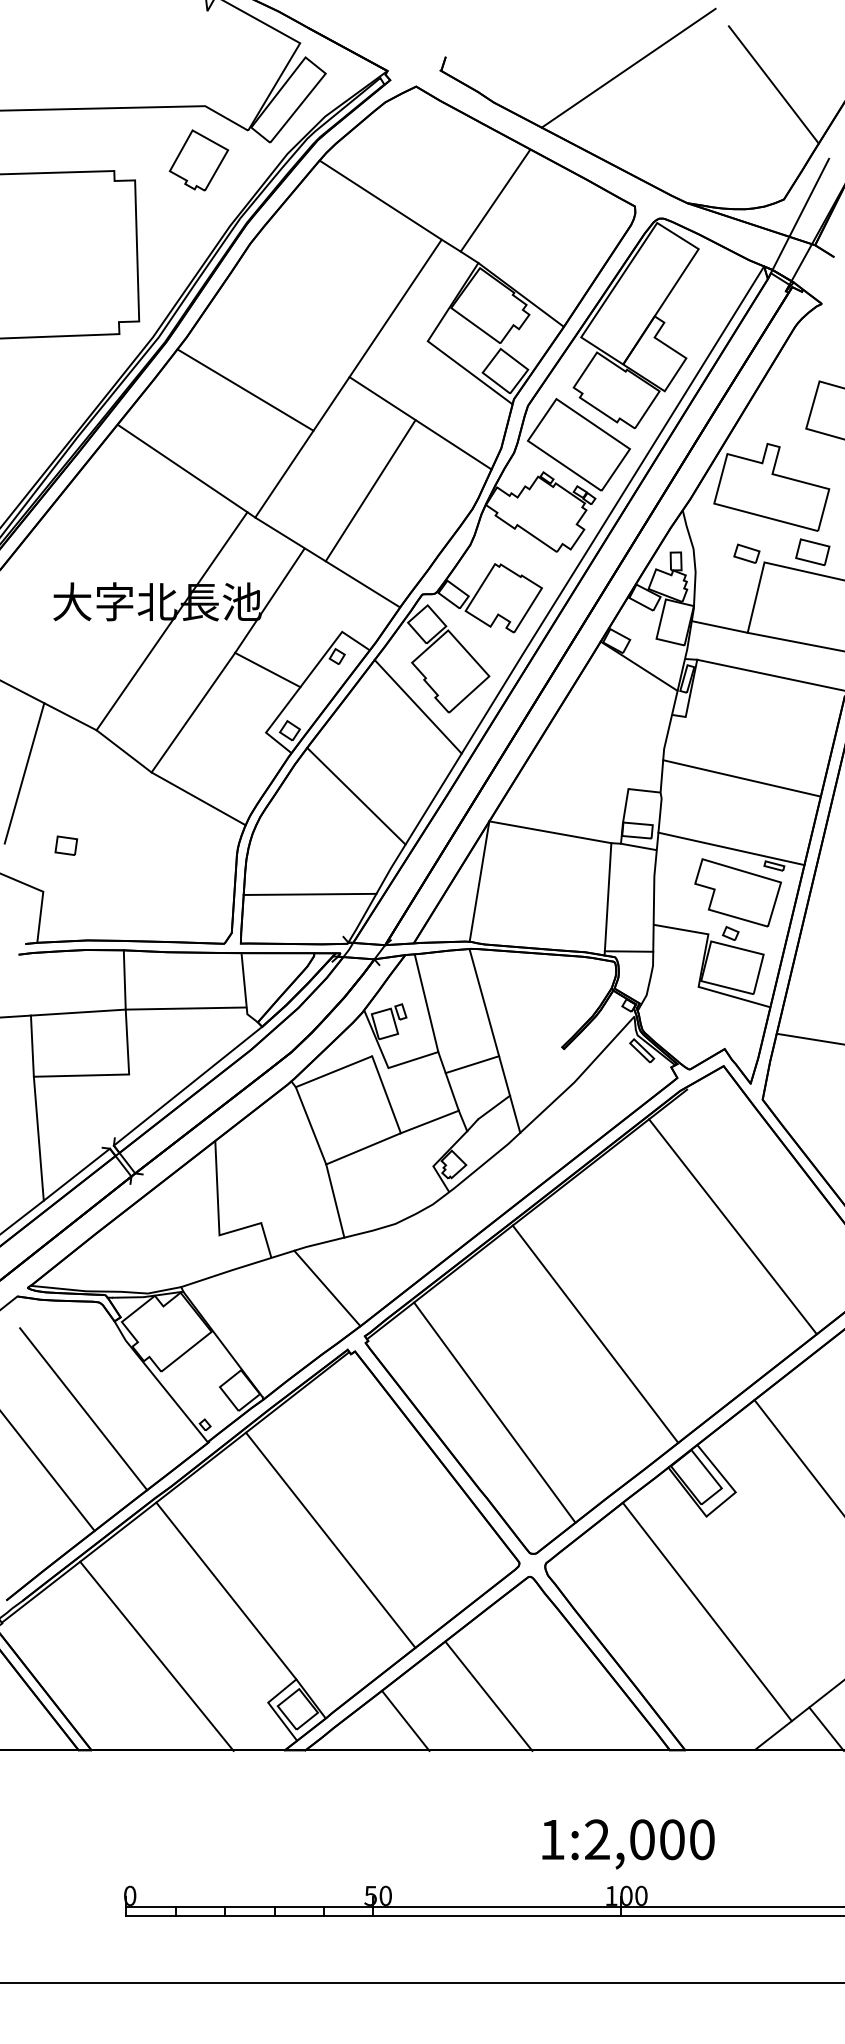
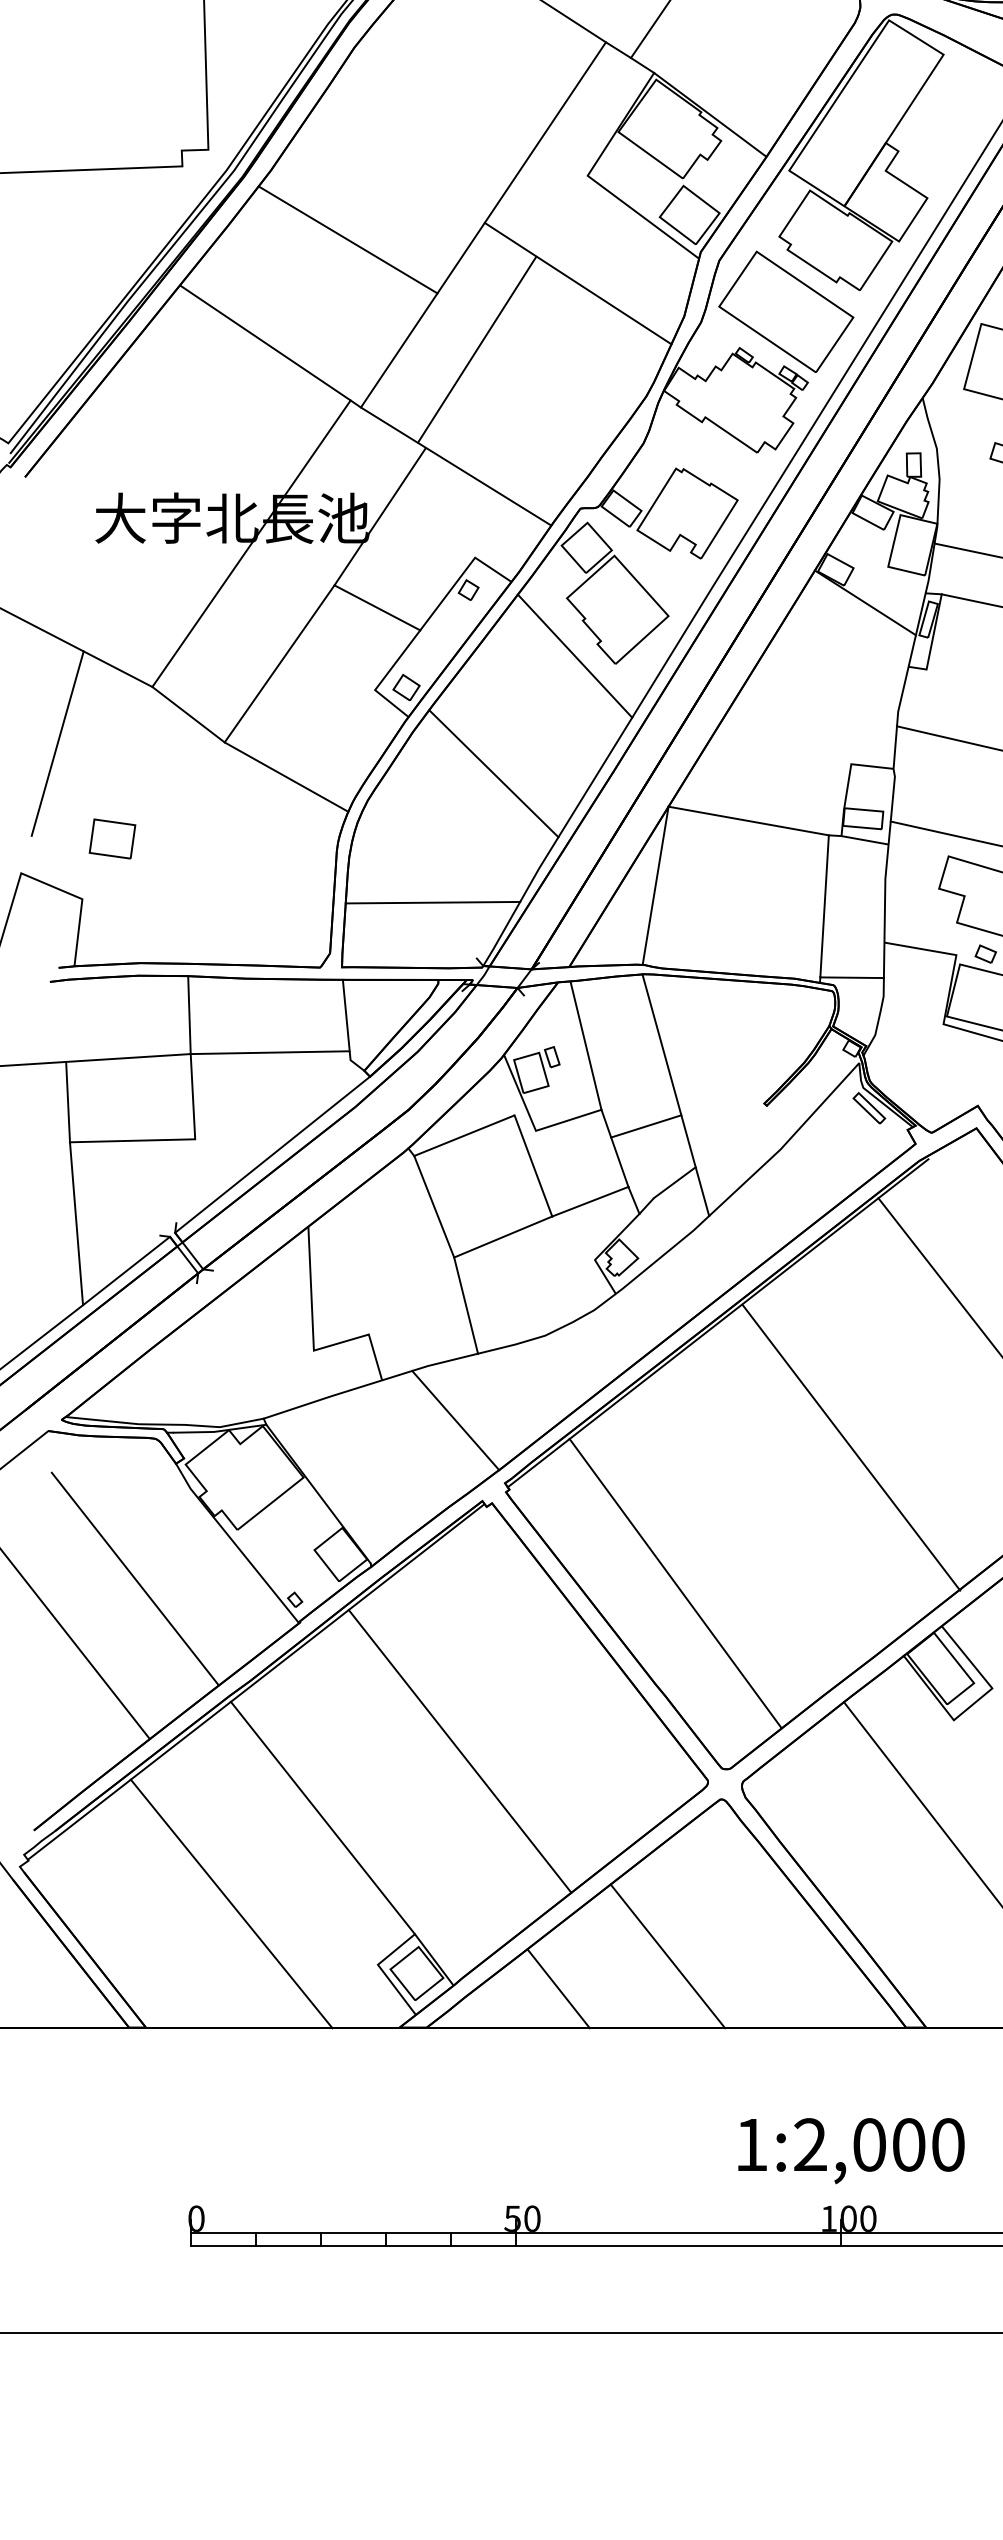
line: (370, 490) -> (476, 349), moved
part: (66, 845) -> (112, 838), size x1.6
line: (595, 1333) -> (851, 1446), moved

